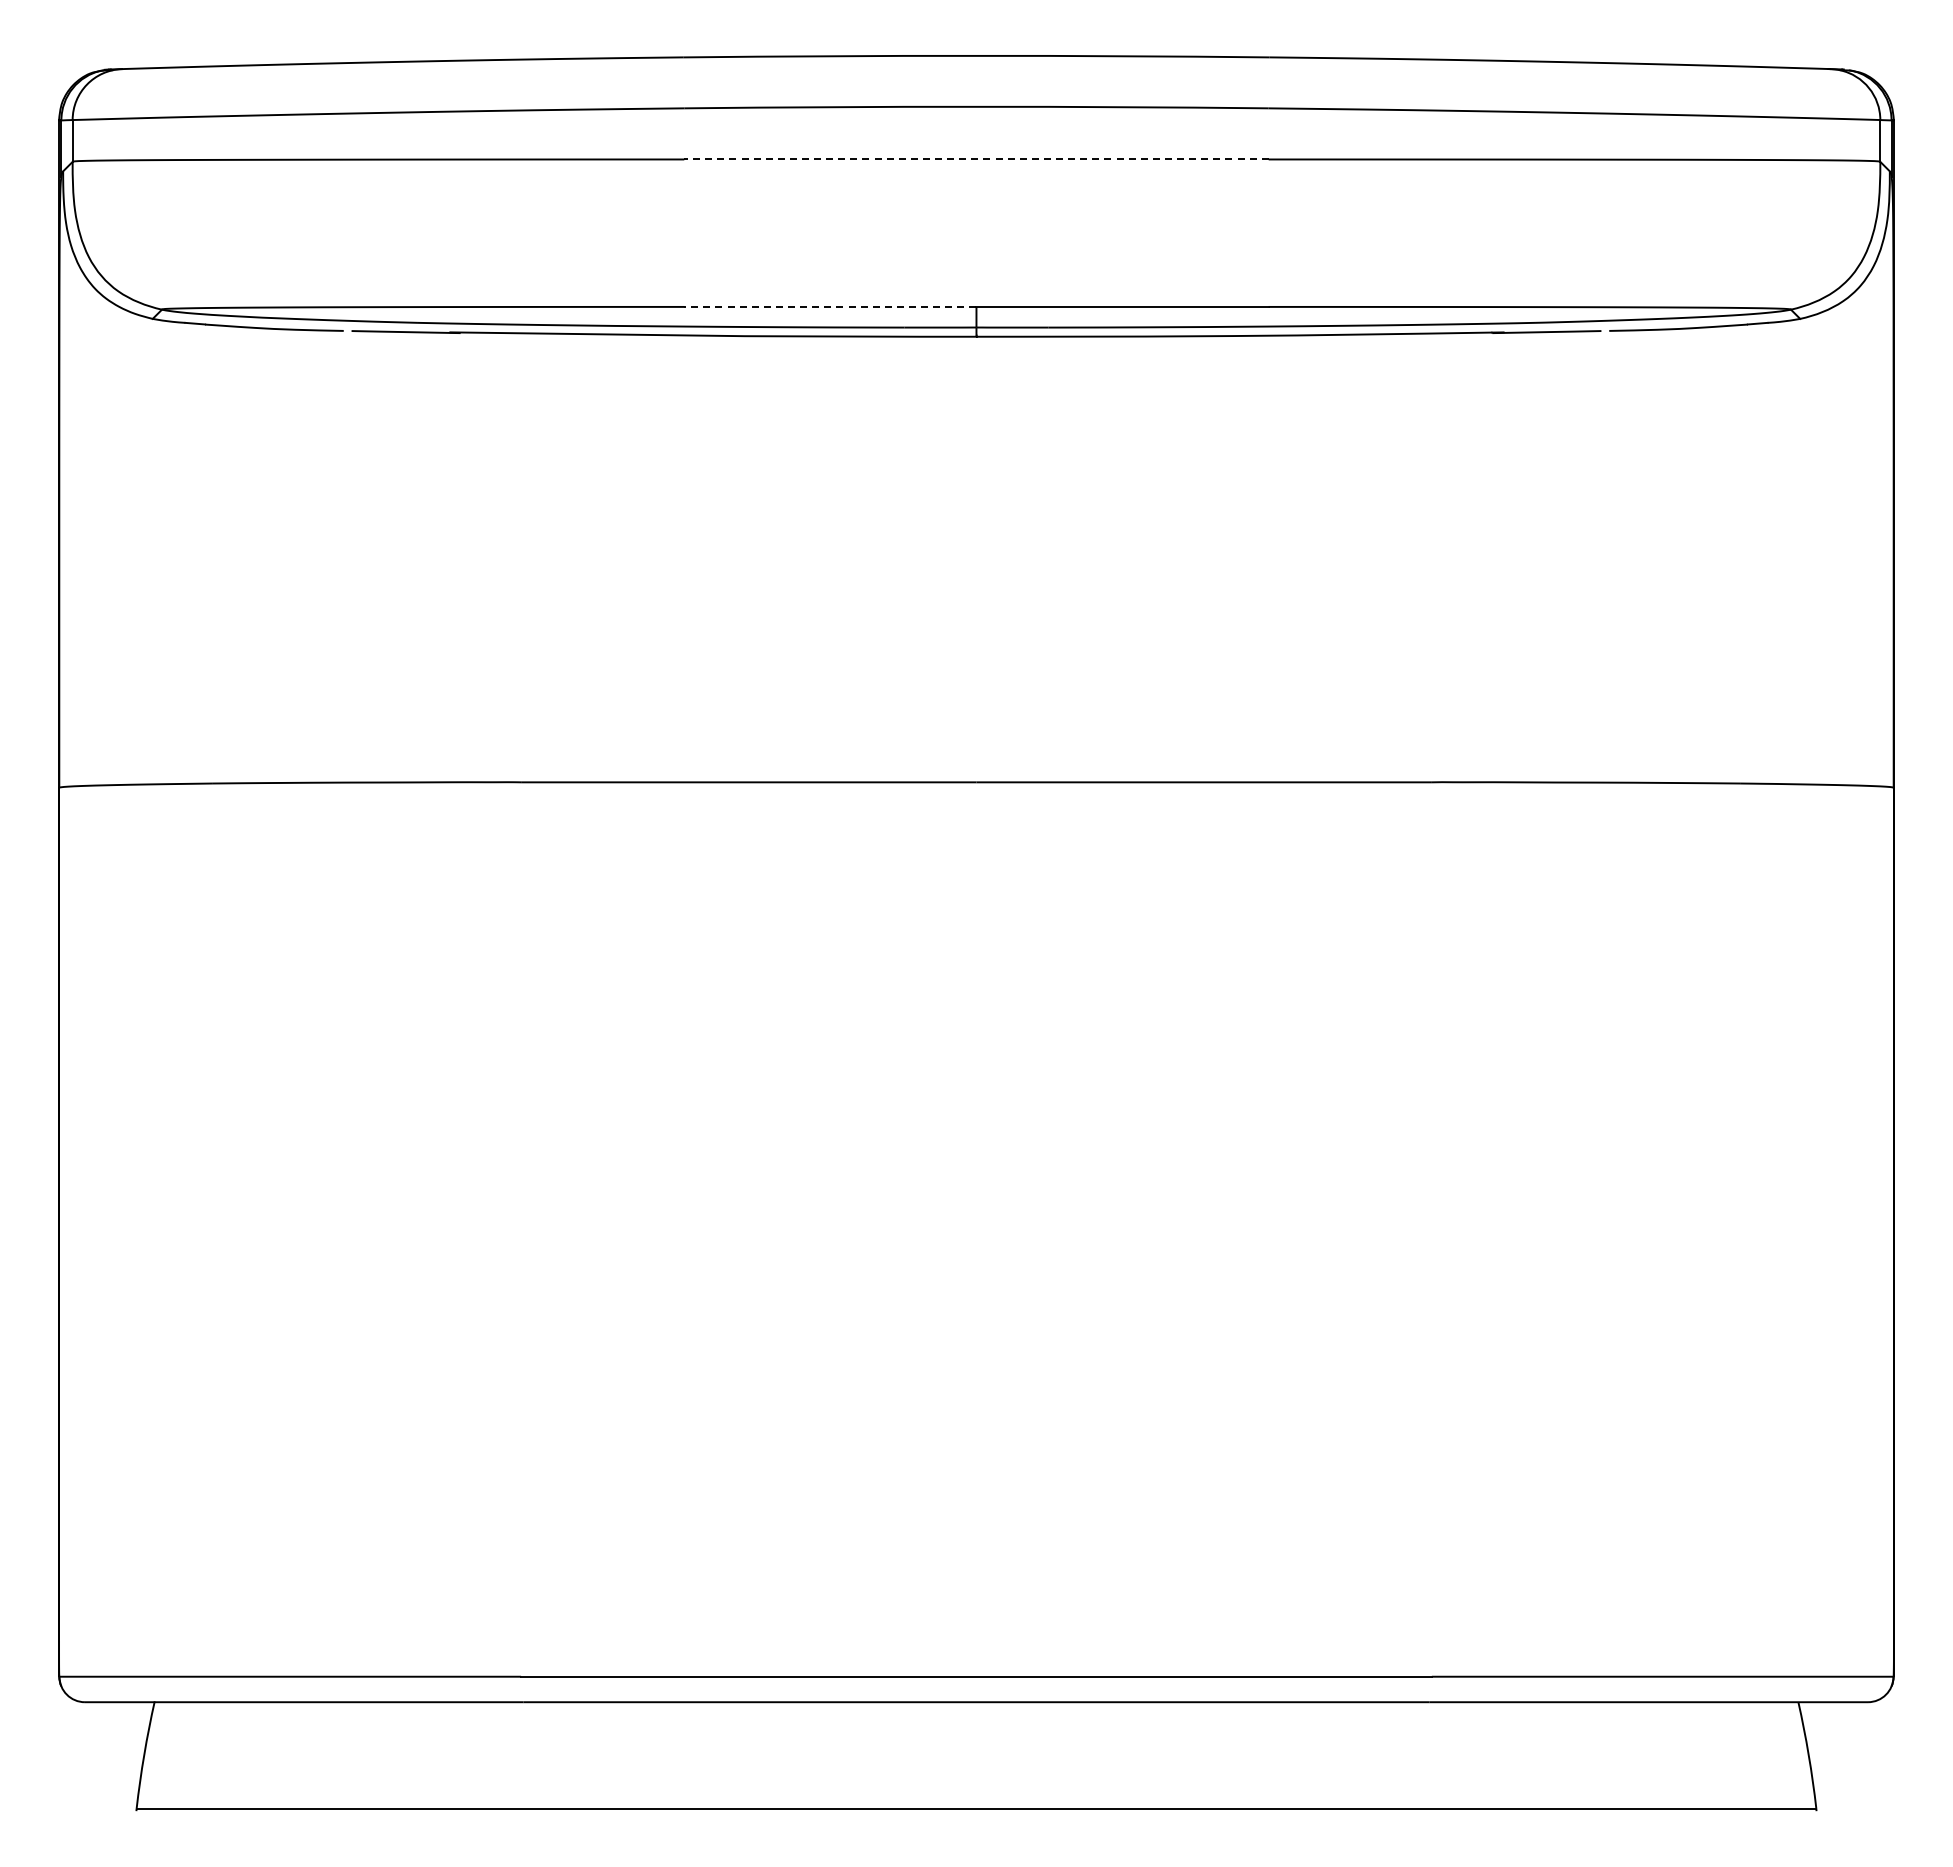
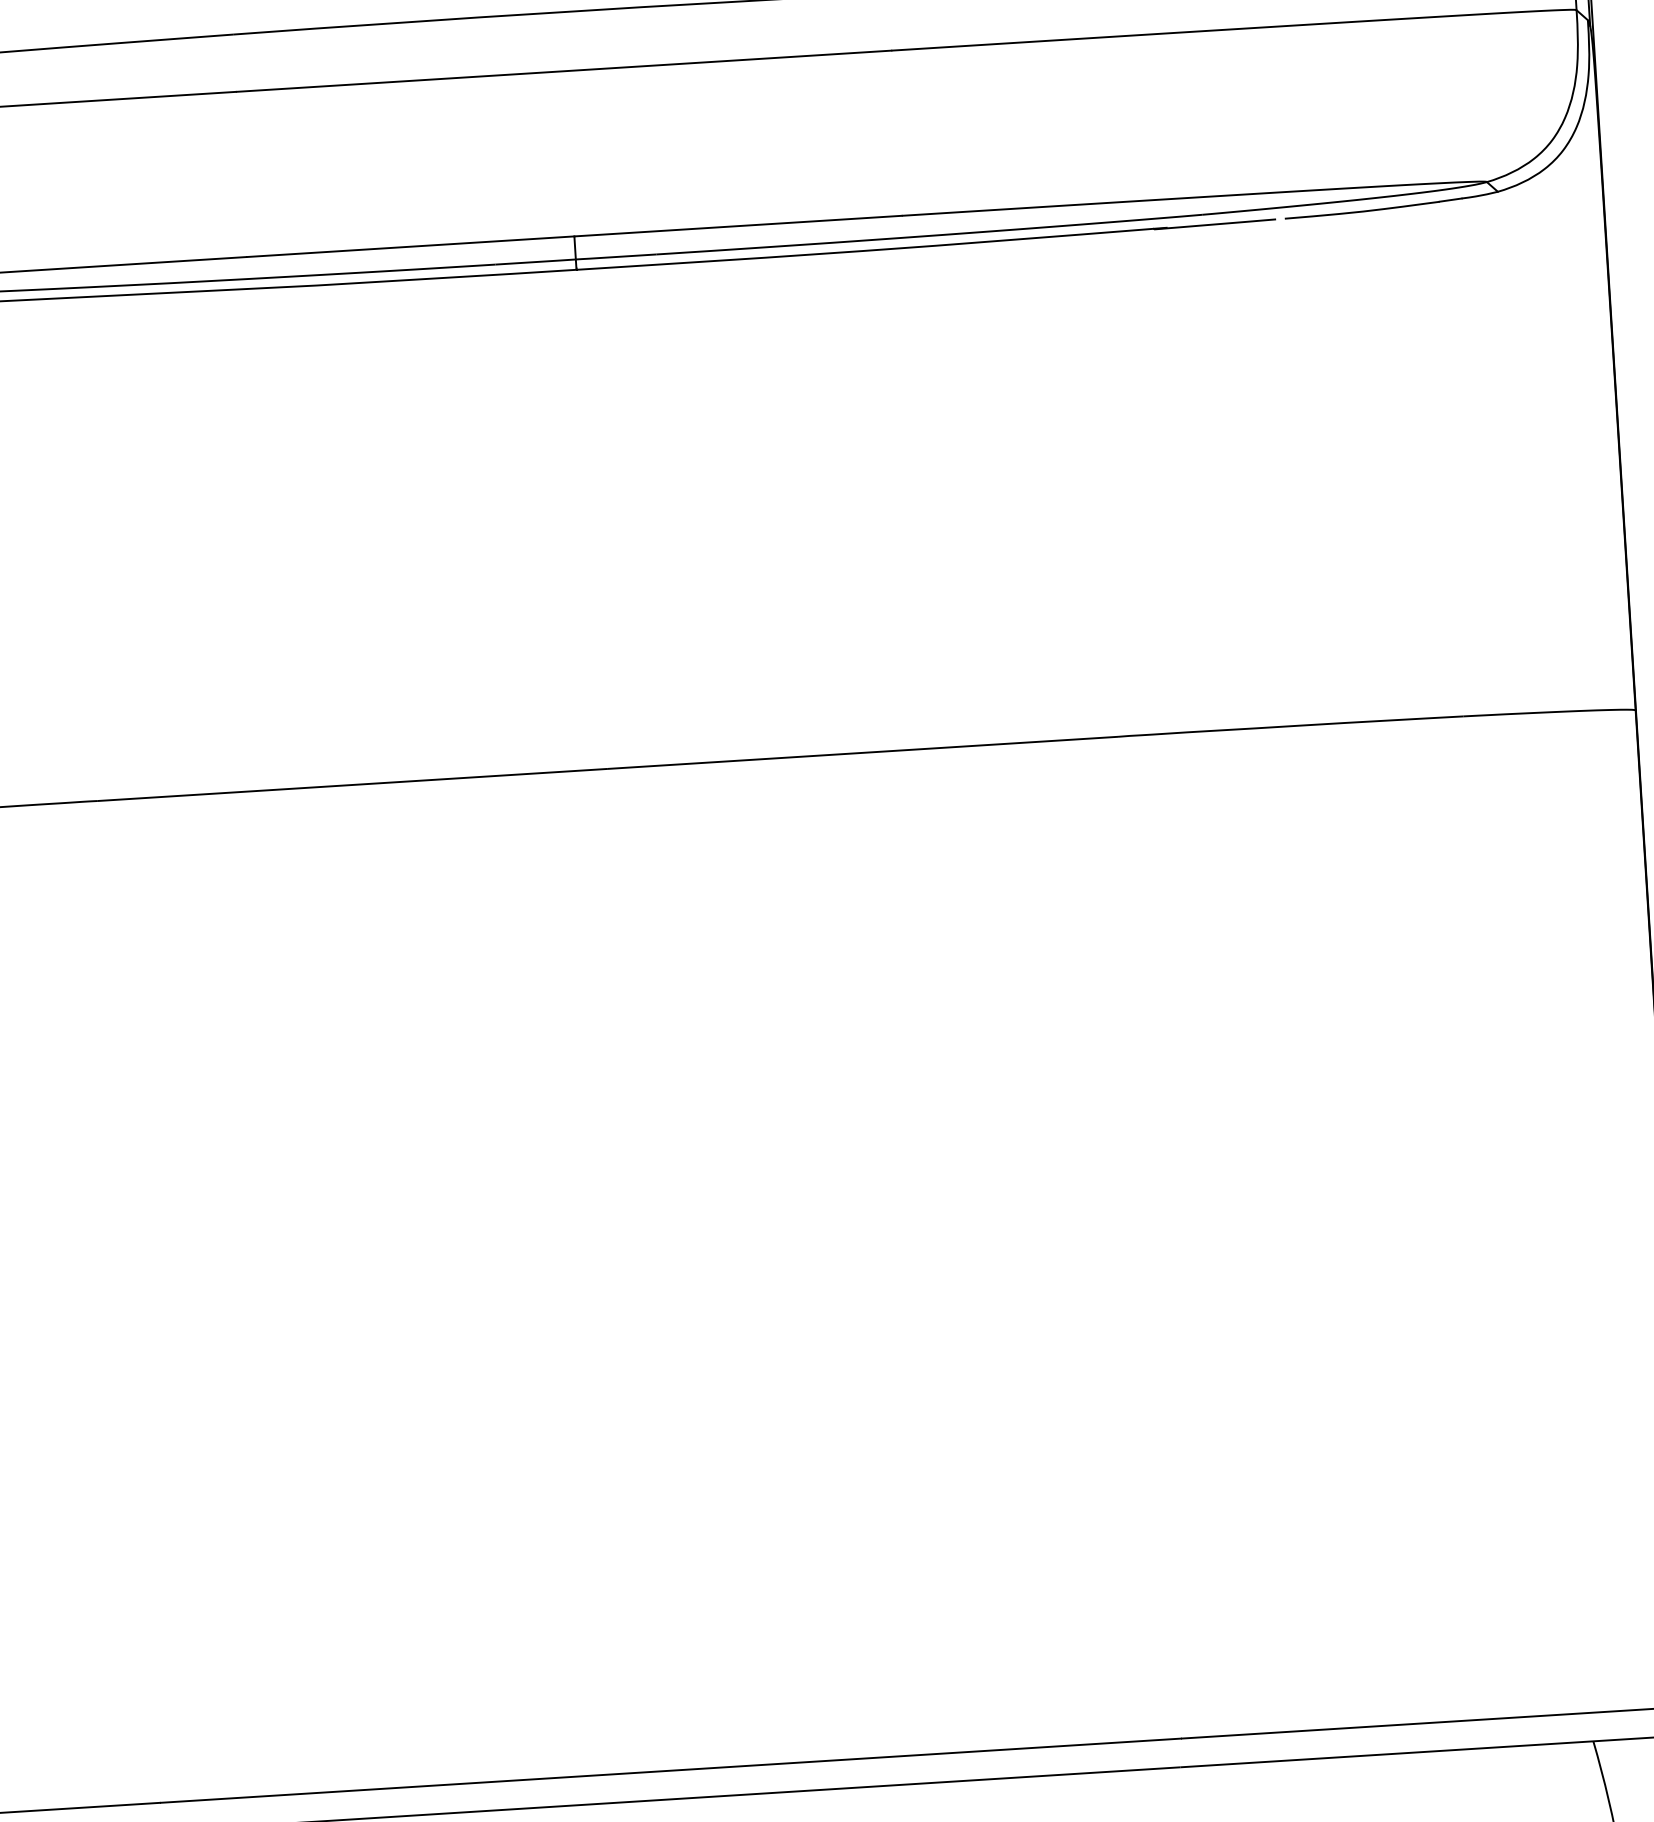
line: (976, 159) -> (564, 71), dashed -> solid
line: (829, 306) -> (409, 246), dashed -> solid

